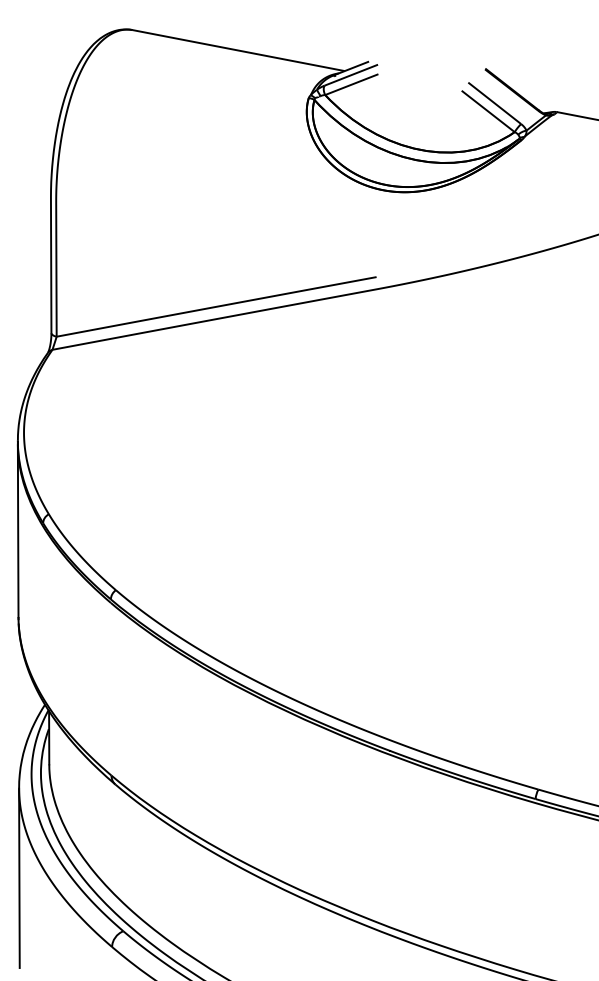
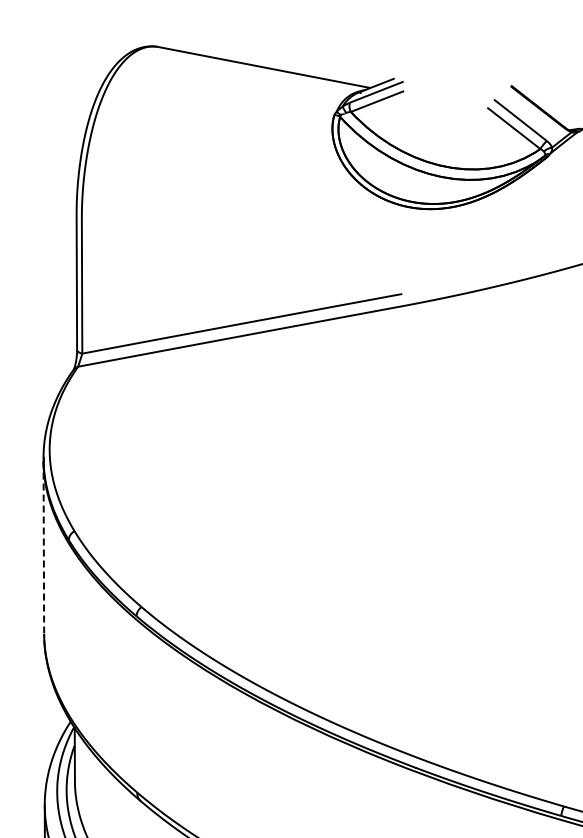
line: (18, 531) -> (44, 548), solid -> dashed

